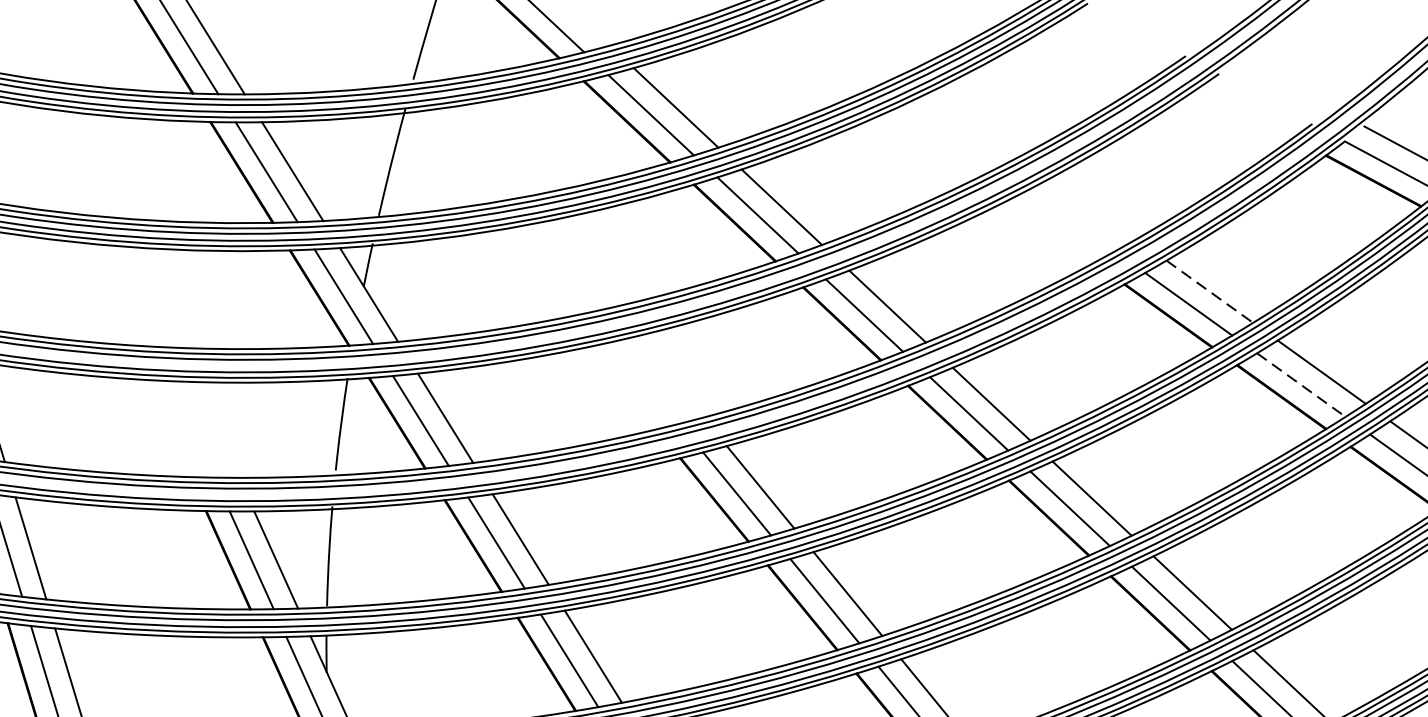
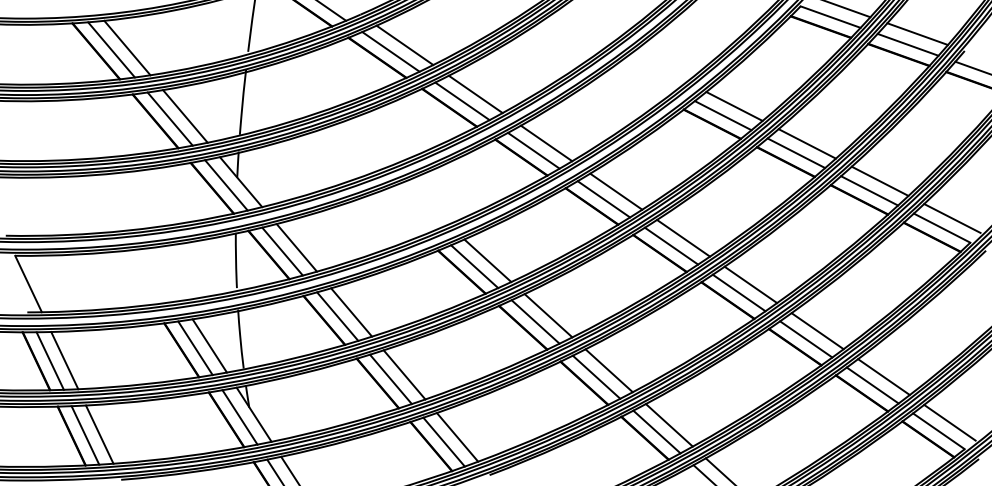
line: (1209, 291) -> (734, 106), dashed -> solid
line: (1301, 385) -> (796, 153), dashed -> solid

